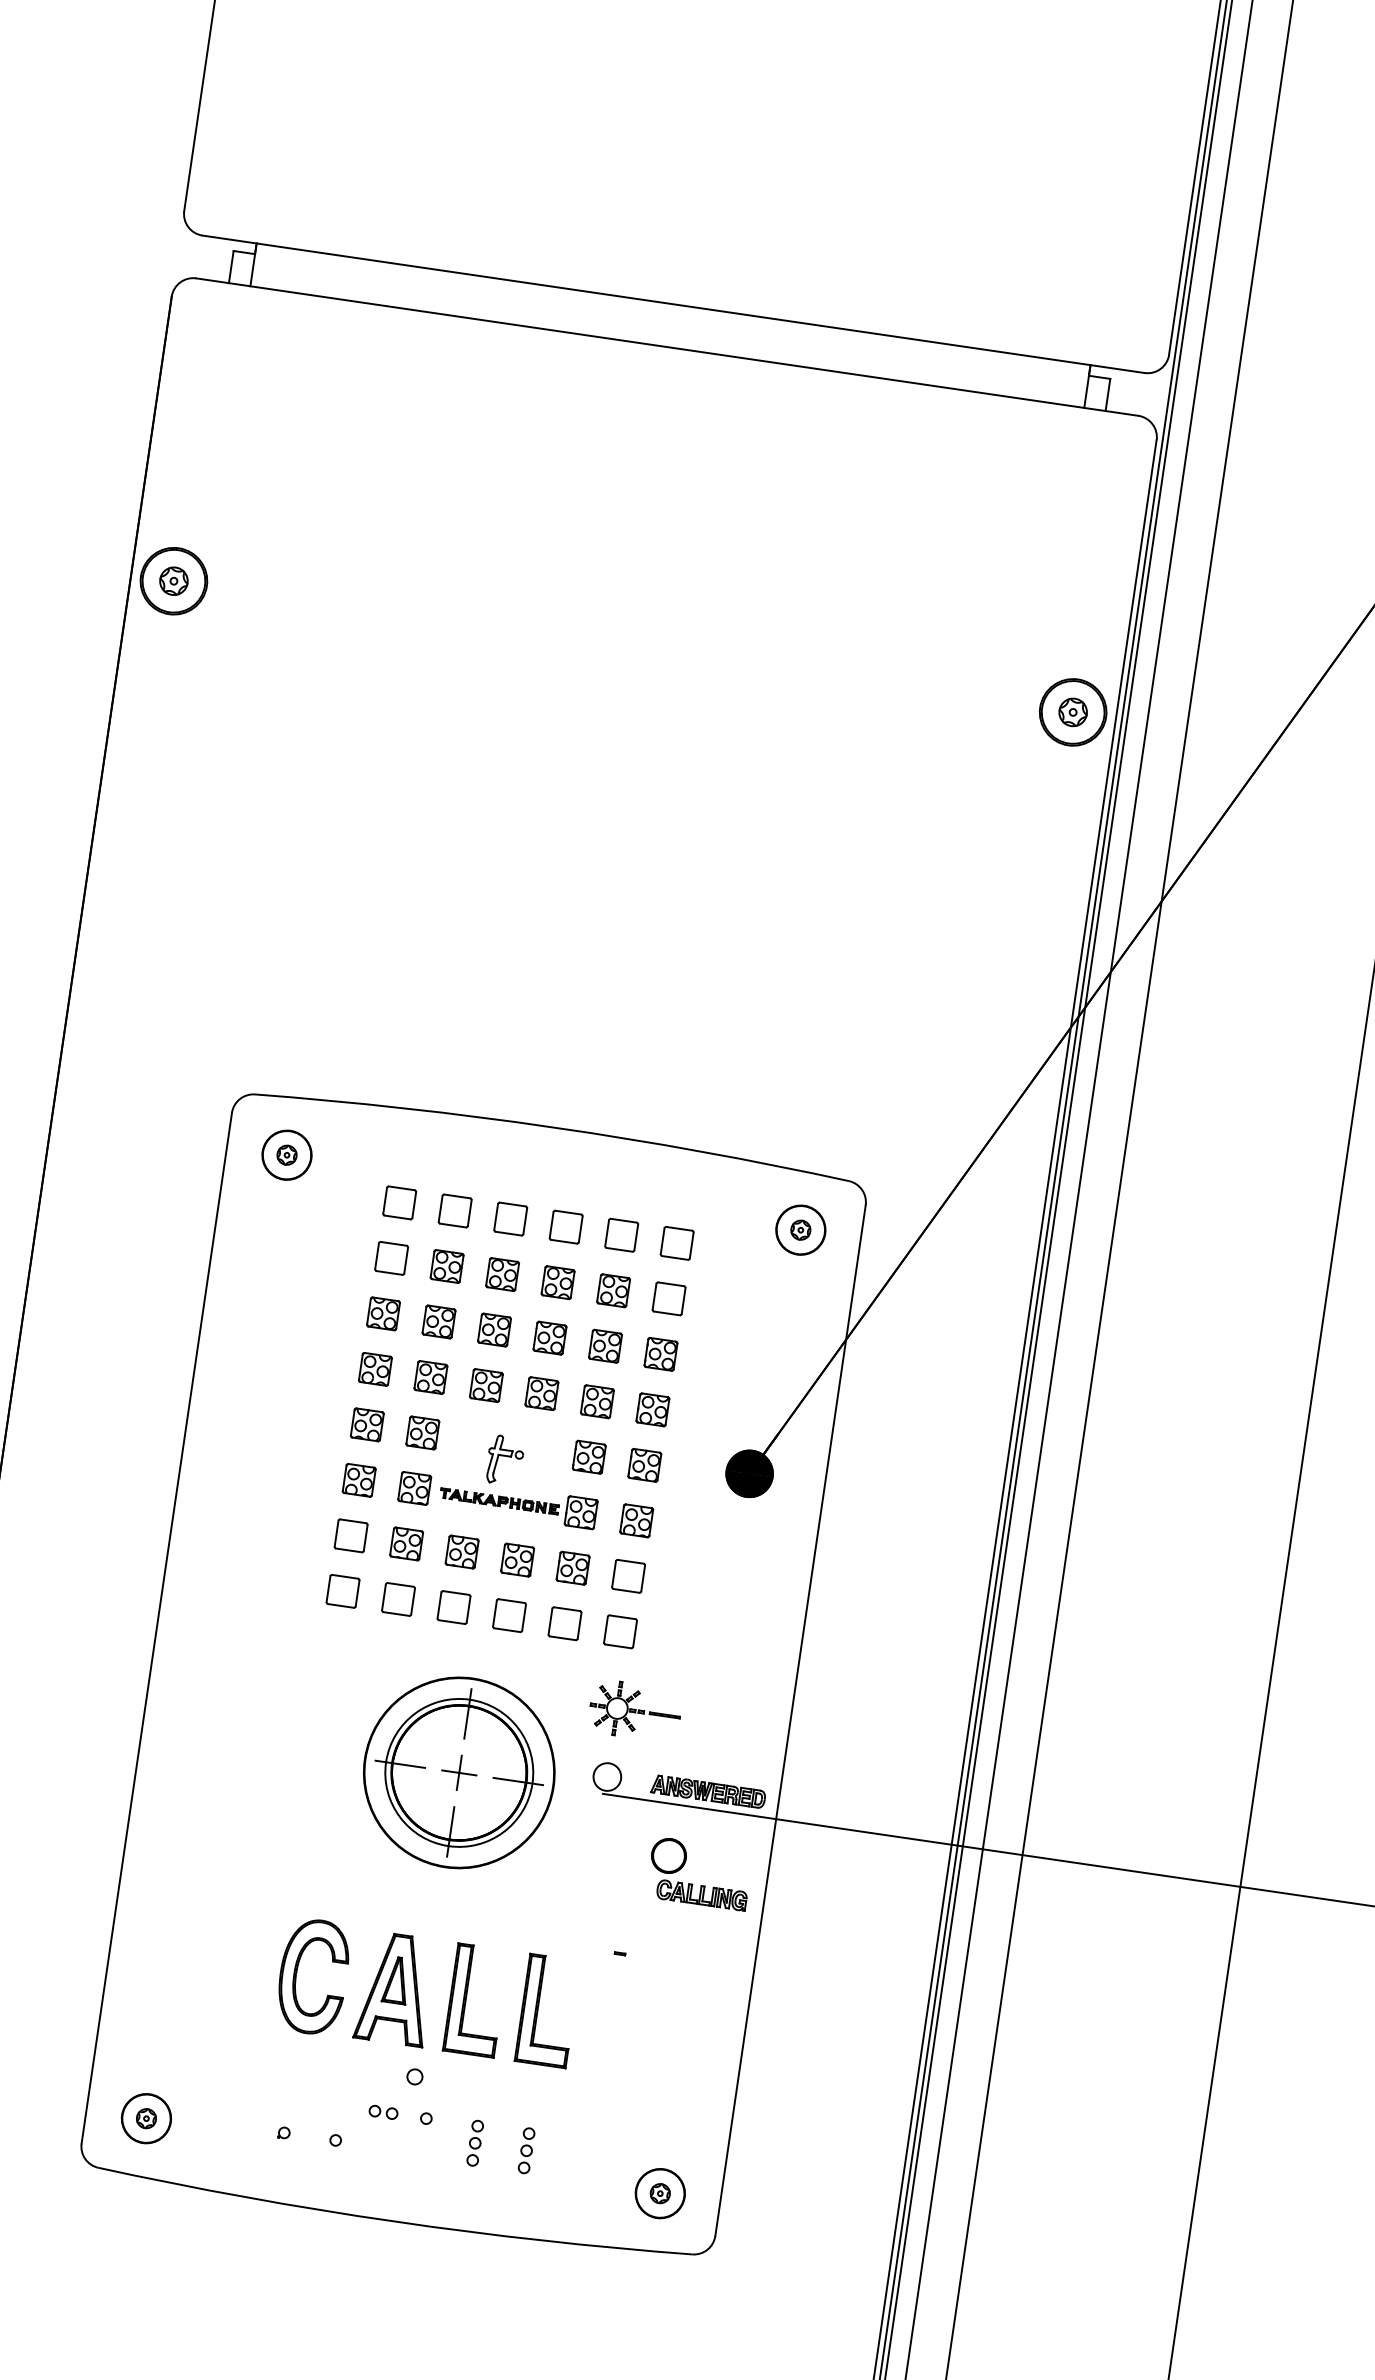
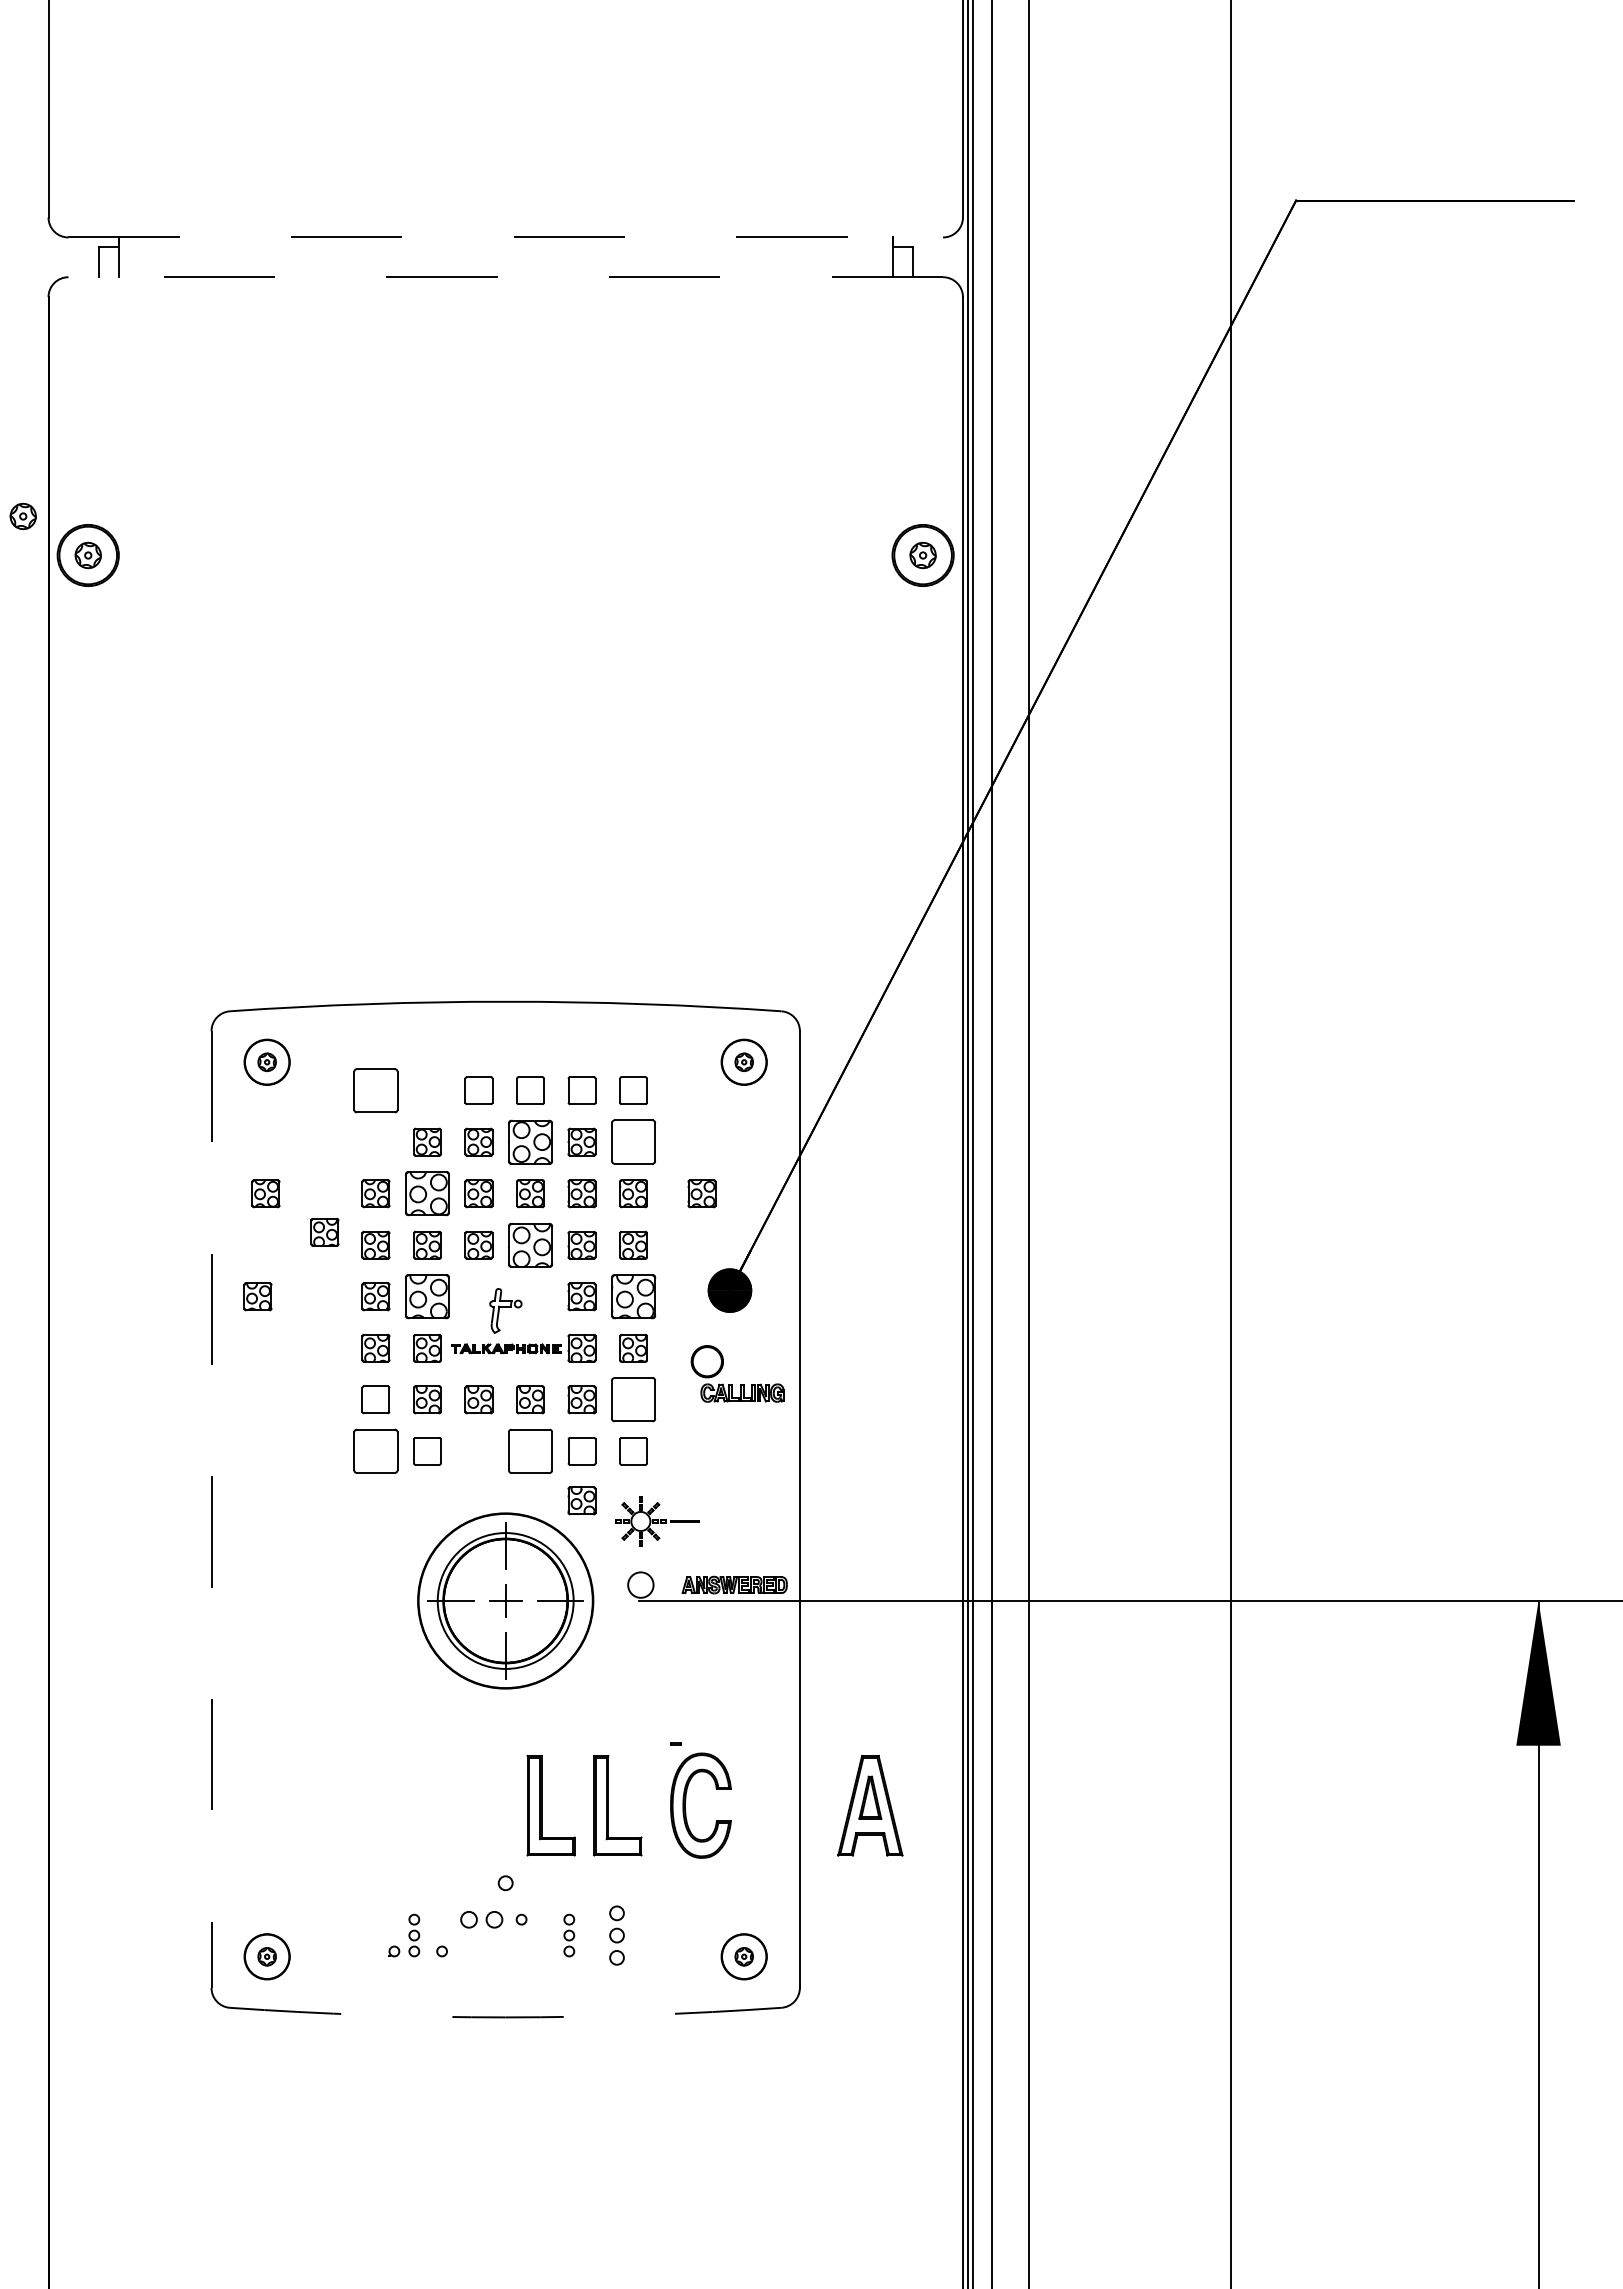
line: (674, 304) -> (506, 237), solid -> dashed
line: (667, 347) -> (505, 277), solid -> dashed
part: (109, 528) -> (22, 516), added
part: (399, 1202) -> (375, 1090), size x1.6
part: (455, 1210) -> (427, 1090), removed
part: (391, 1257) -> (375, 1141), removed
part: (558, 1281) -> (530, 1141), size x1.6
part: (264, 1296) -> (265, 1193), added
part: (668, 1299) -> (633, 1142), size x1.6
part: (439, 1321) -> (427, 1193), size x1.6
part: (322, 1346) -> (324, 1231), added
part: (734, 1364) -> (701, 1193), added
part: (542, 1392) -> (530, 1244), size x1.6
part: (239, 1405) -> (257, 1296), added
part: (422, 1432) -> (427, 1296), size x1.6
part: (644, 1465) -> (633, 1296), size x1.6
part: (628, 1575) -> (633, 1399), size x1.6
part: (342, 1591) -> (375, 1451), size x1.6
part: (453, 1607) -> (478, 1451), removed
part: (509, 1615) -> (530, 1451), size x1.6
line: (156, 1629) -> (211, 1510), solid -> dashed
part: (556, 1676) -> (581, 1500), added
part: (701, 1885) -> (740, 1384), moved
part: (298, 1968) -> (686, 1800), moved
part: (395, 1988) -> (870, 1805), moved
part: (383, 2112) -> (481, 1919), size x1.6
part: (308, 2118) -> (414, 1935), added
part: (526, 2150) -> (616, 1935), size x1.4
arc: (393, 2221) -> (505, 2017), solid -> dashed

